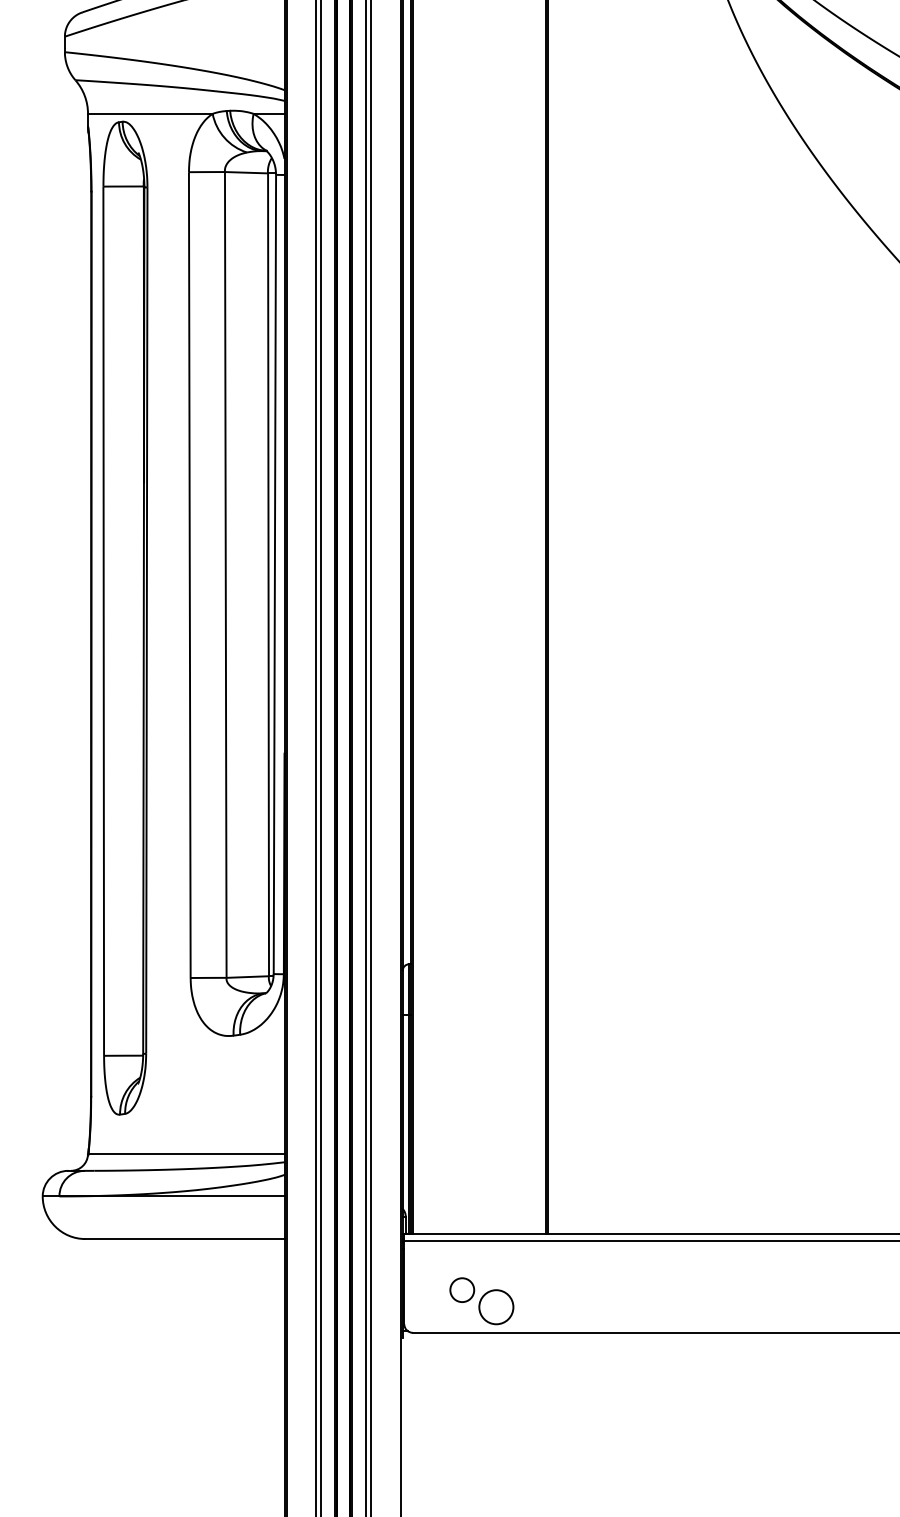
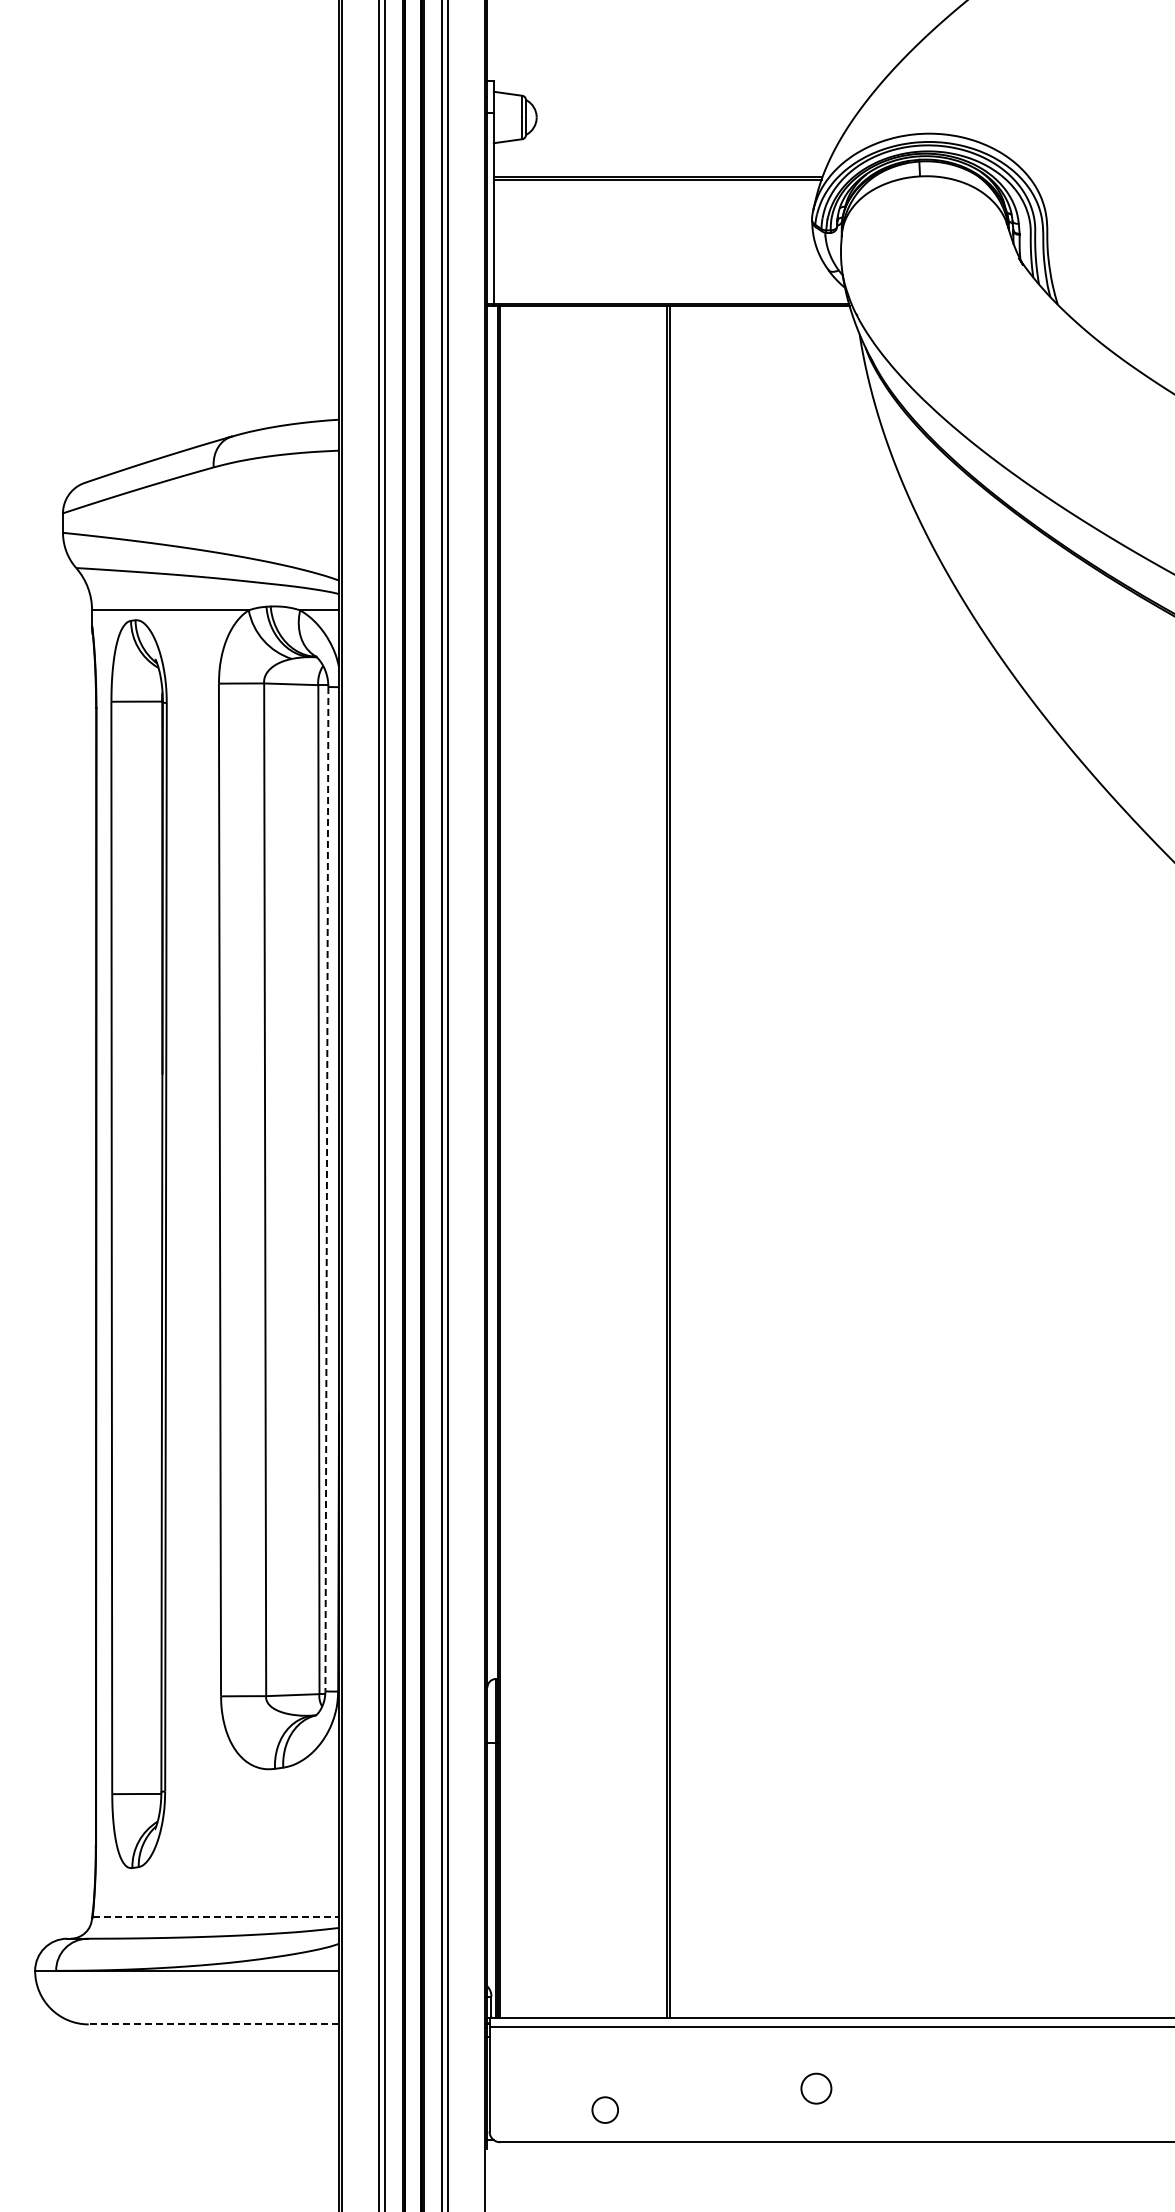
line: (274, 574) -> (326, 1189), solid -> dashed
line: (187, 1153) -> (216, 1917), solid -> dashed
line: (184, 1239) -> (213, 2024), solid -> dashed
circle: (462, 1290) -> (816, 2088), moved
circle: (495, 1306) -> (604, 2109), size x0.6

